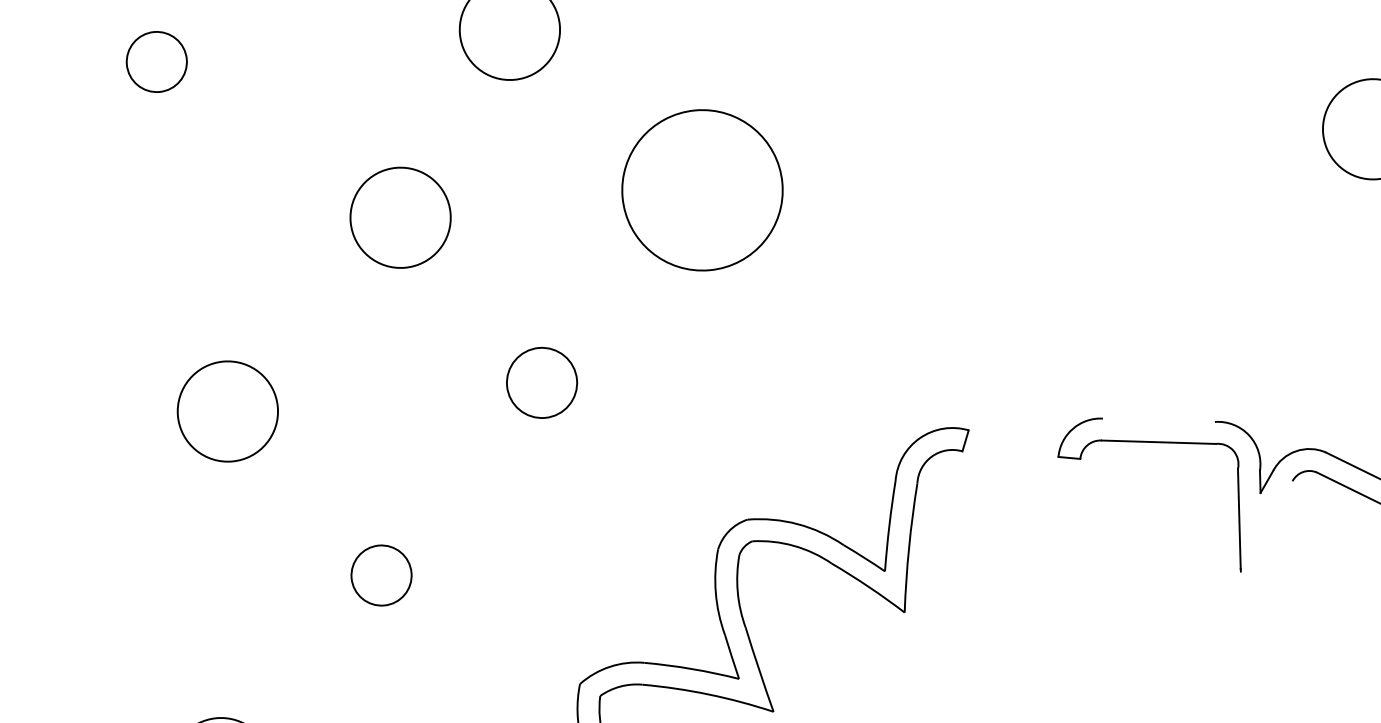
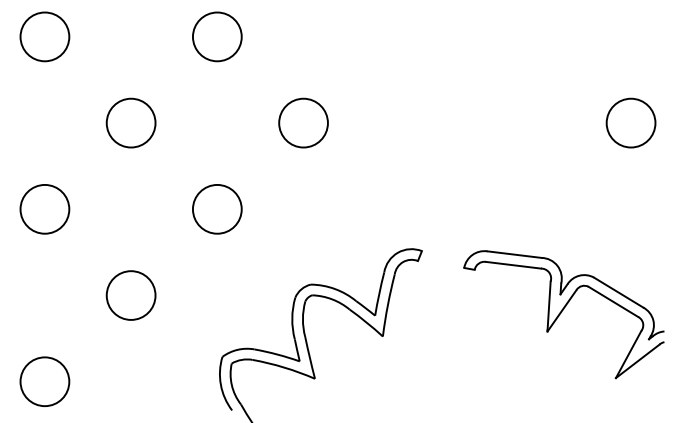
circle: (155, 61) -> (44, 36), size x1.67
circle: (702, 189) -> (303, 122), size x0.62
circle: (399, 216) -> (130, 122), moved
circle: (540, 381) -> (216, 208), size x1.43
circle: (227, 411) -> (44, 209), moved
line: (1158, 420) -> (514, 254), added
line: (1265, 525) -> (561, 310), added
circle: (380, 575) -> (130, 295), size x1.67

